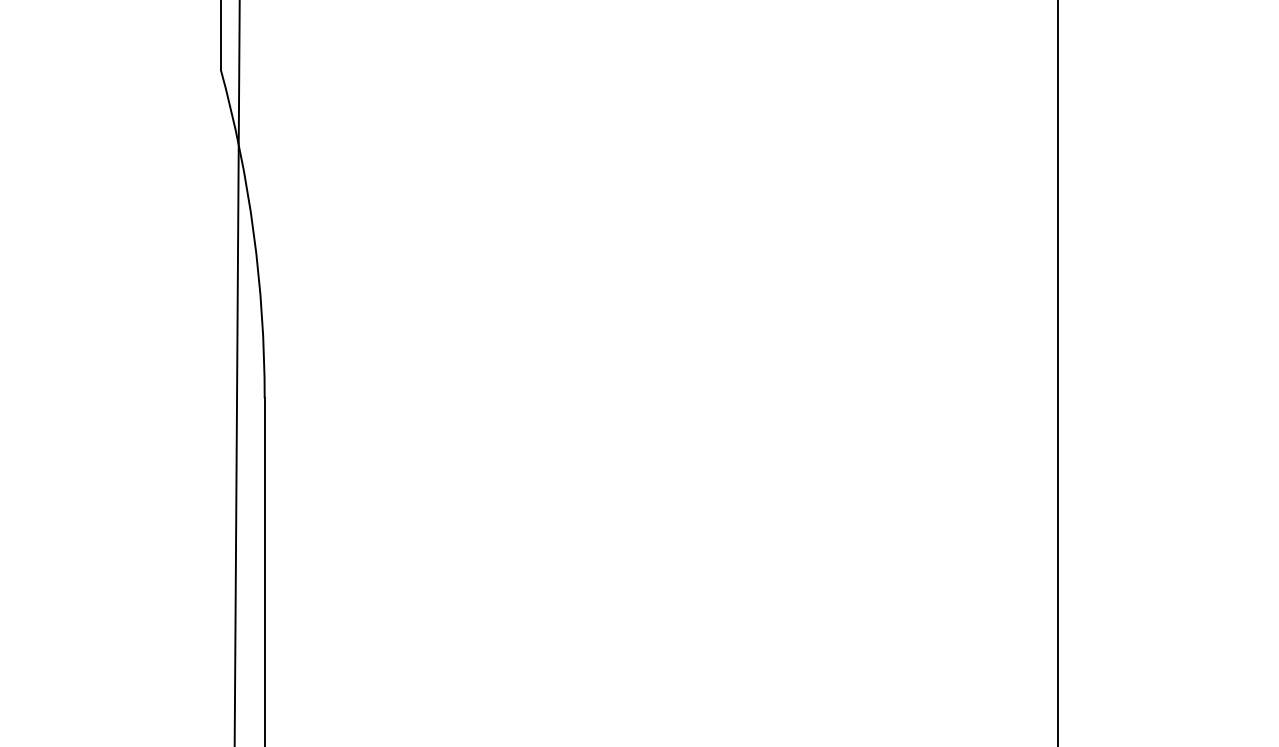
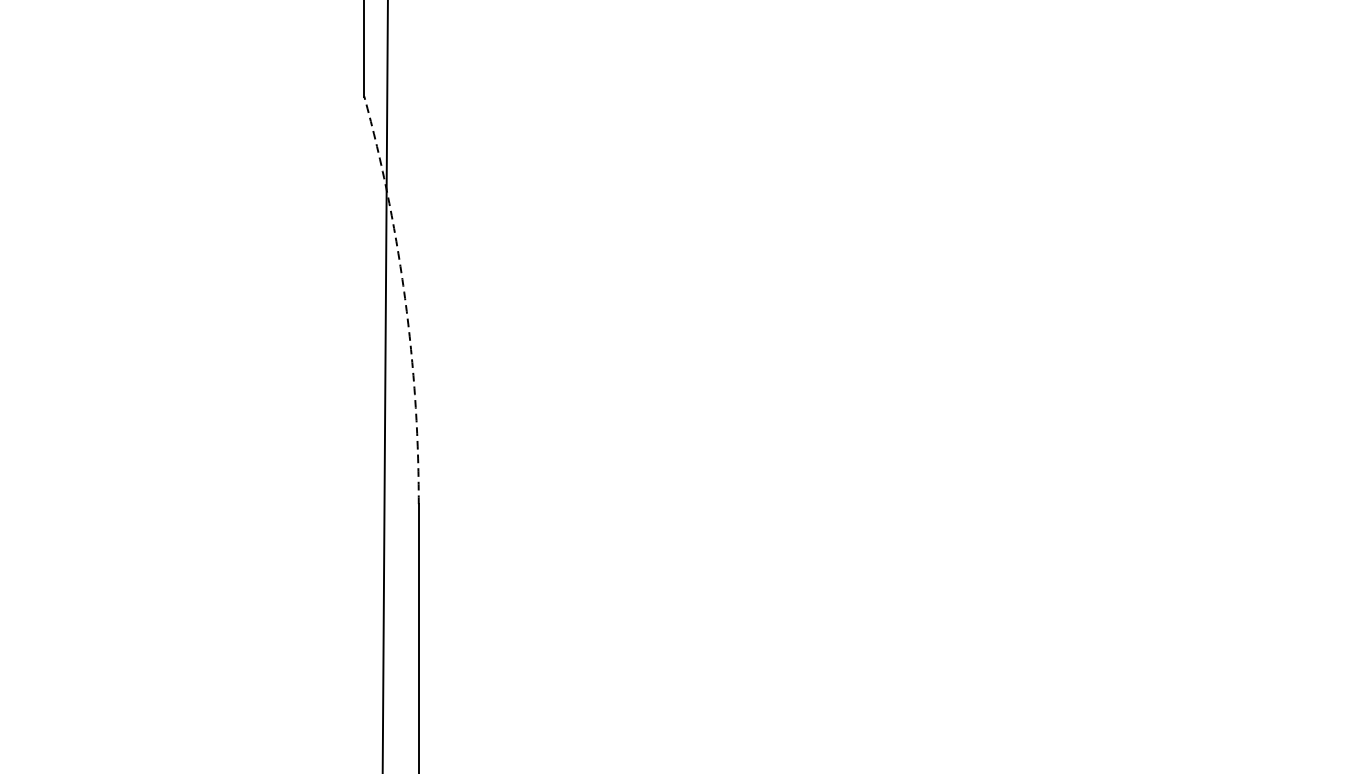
arc: (253, 232) -> (404, 298), solid -> dashed

